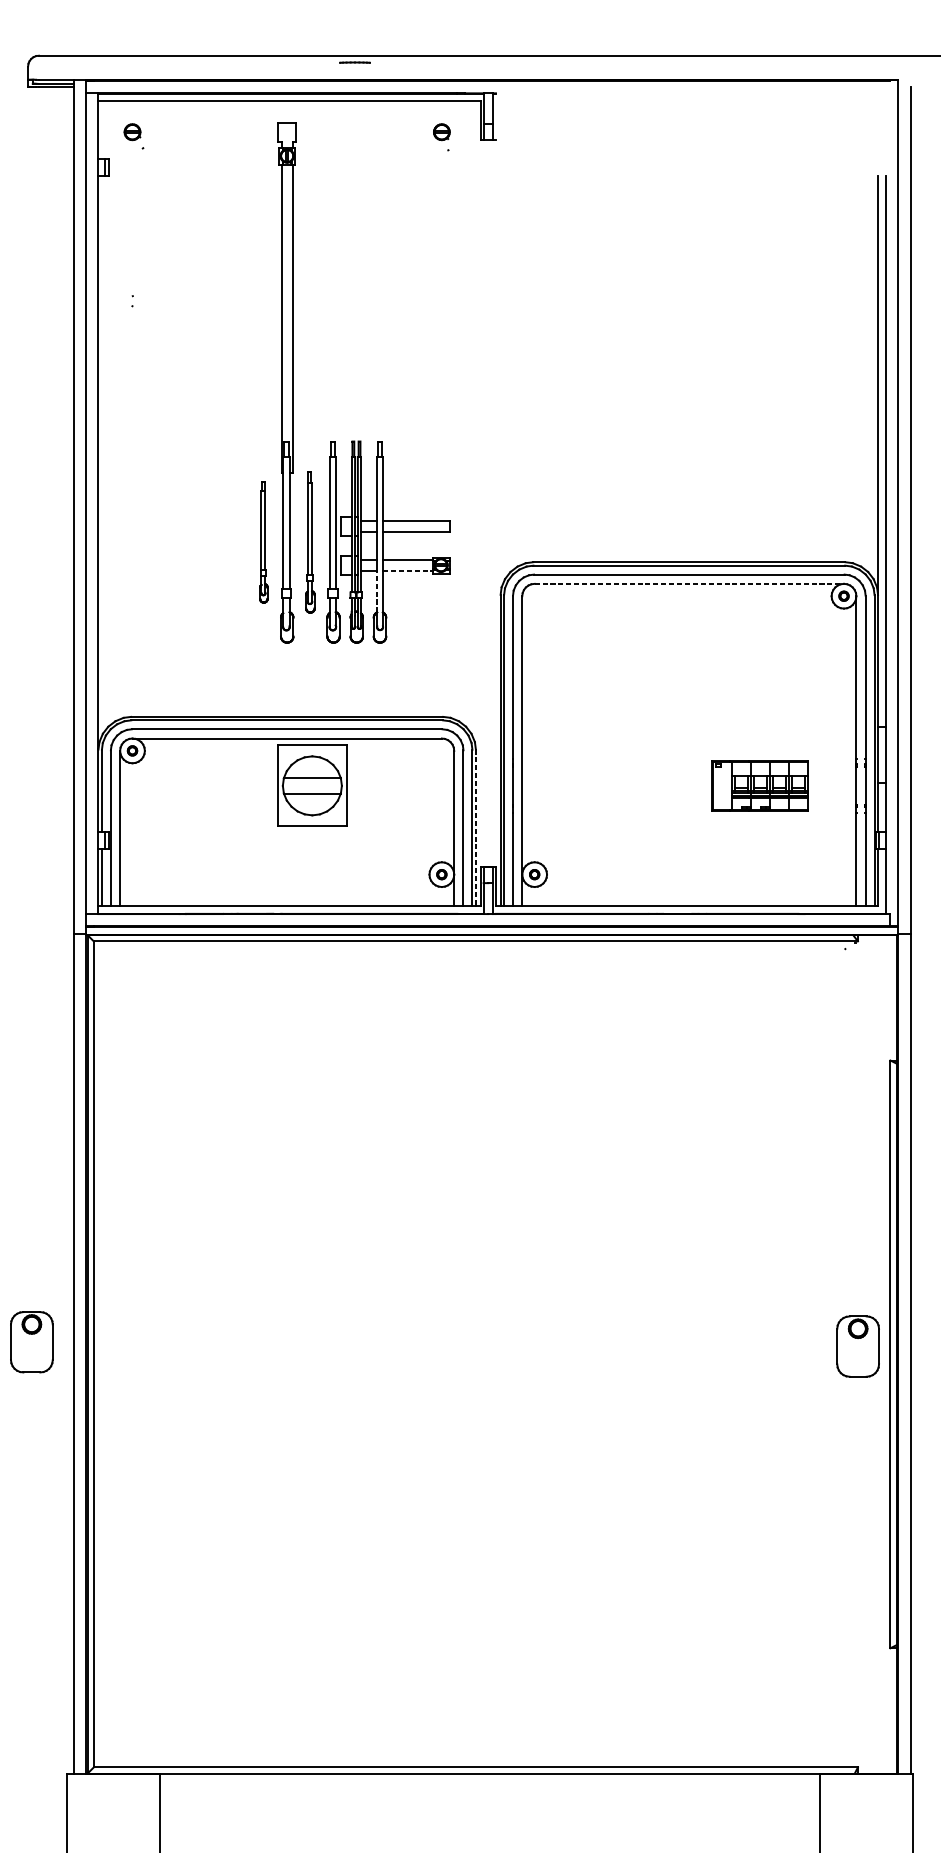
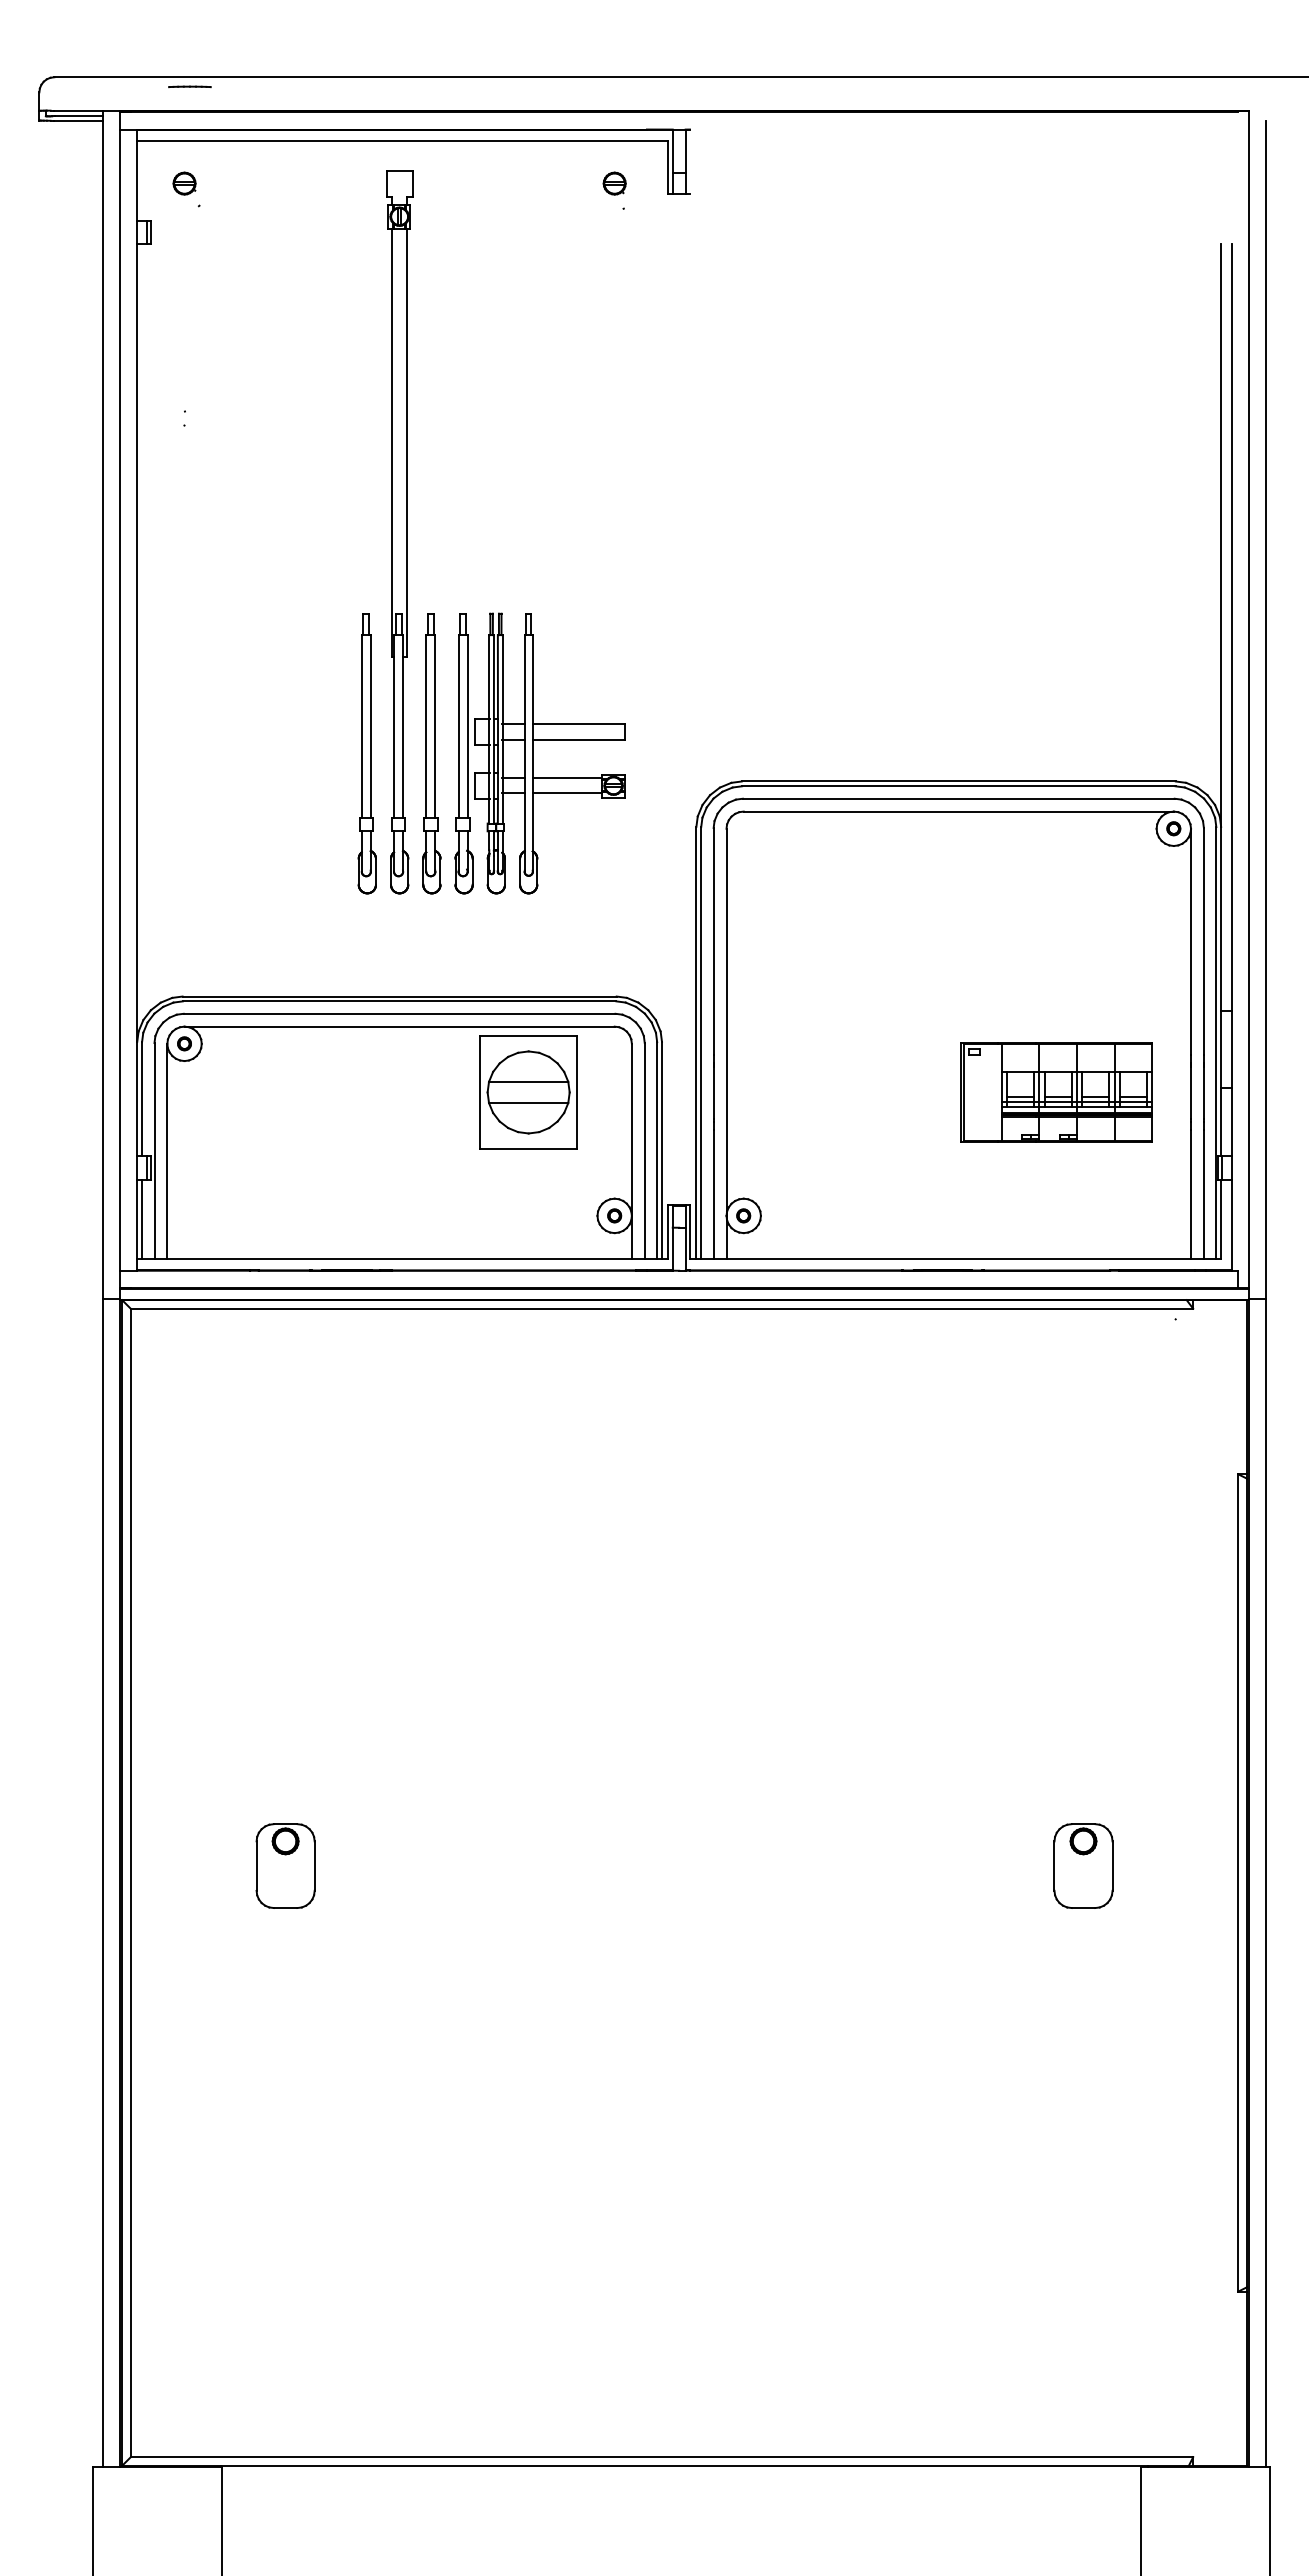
line: (354, 62) -> (189, 86), moved
part: (263, 542) -> (366, 753), size x1.67
part: (310, 542) -> (431, 753), size x1.43
line: (407, 570) -> (567, 793), dashed -> solid
line: (689, 583) -> (959, 811), dashed -> solid
line: (377, 591) -> (524, 822), dashed -> solid
part: (312, 785) -> (528, 1092), moved
part: (759, 785) -> (1056, 1092), size x1.43
line: (476, 827) -> (662, 1150), dashed -> solid
part: (31, 1341) -> (285, 1865), moved
part: (858, 1346) -> (1083, 1865), moved

